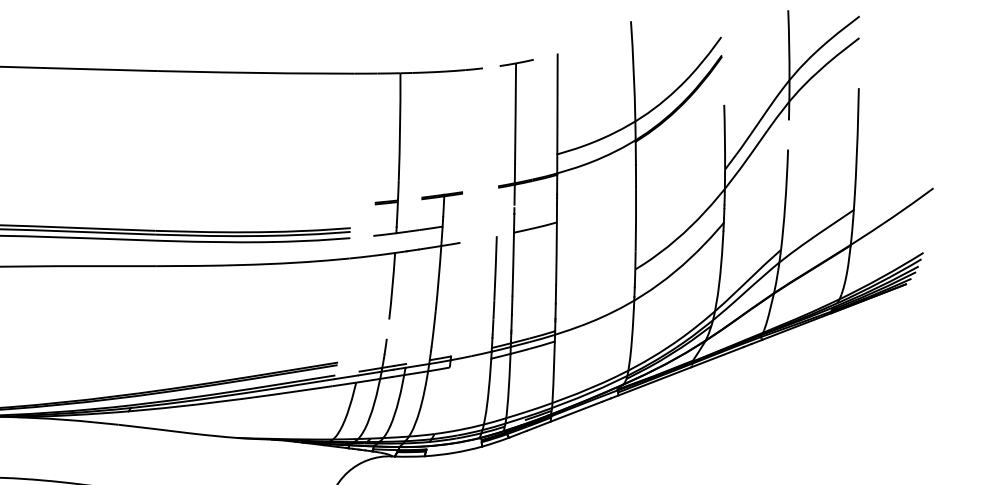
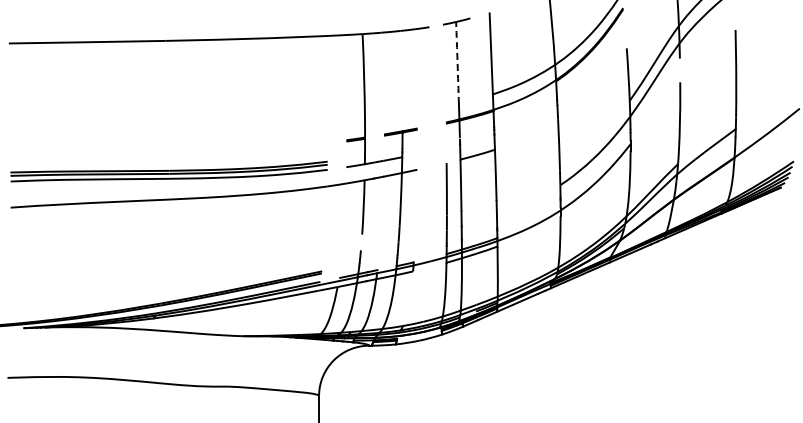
arc: (515, 113) -> (457, 62), solid -> dashed

